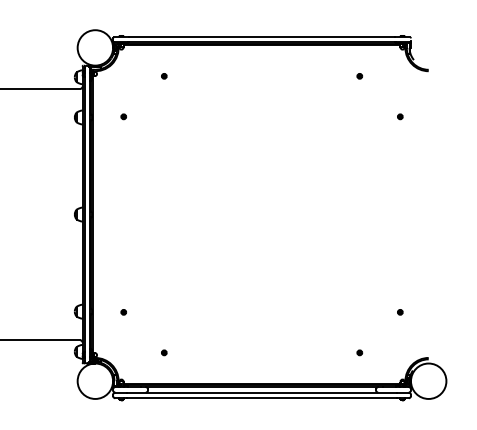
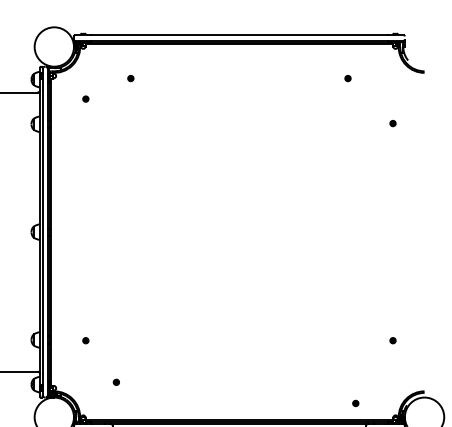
part: (123, 116) -> (85, 98), moved
part: (164, 352) -> (116, 381), moved
part: (359, 352) -> (355, 403), moved

